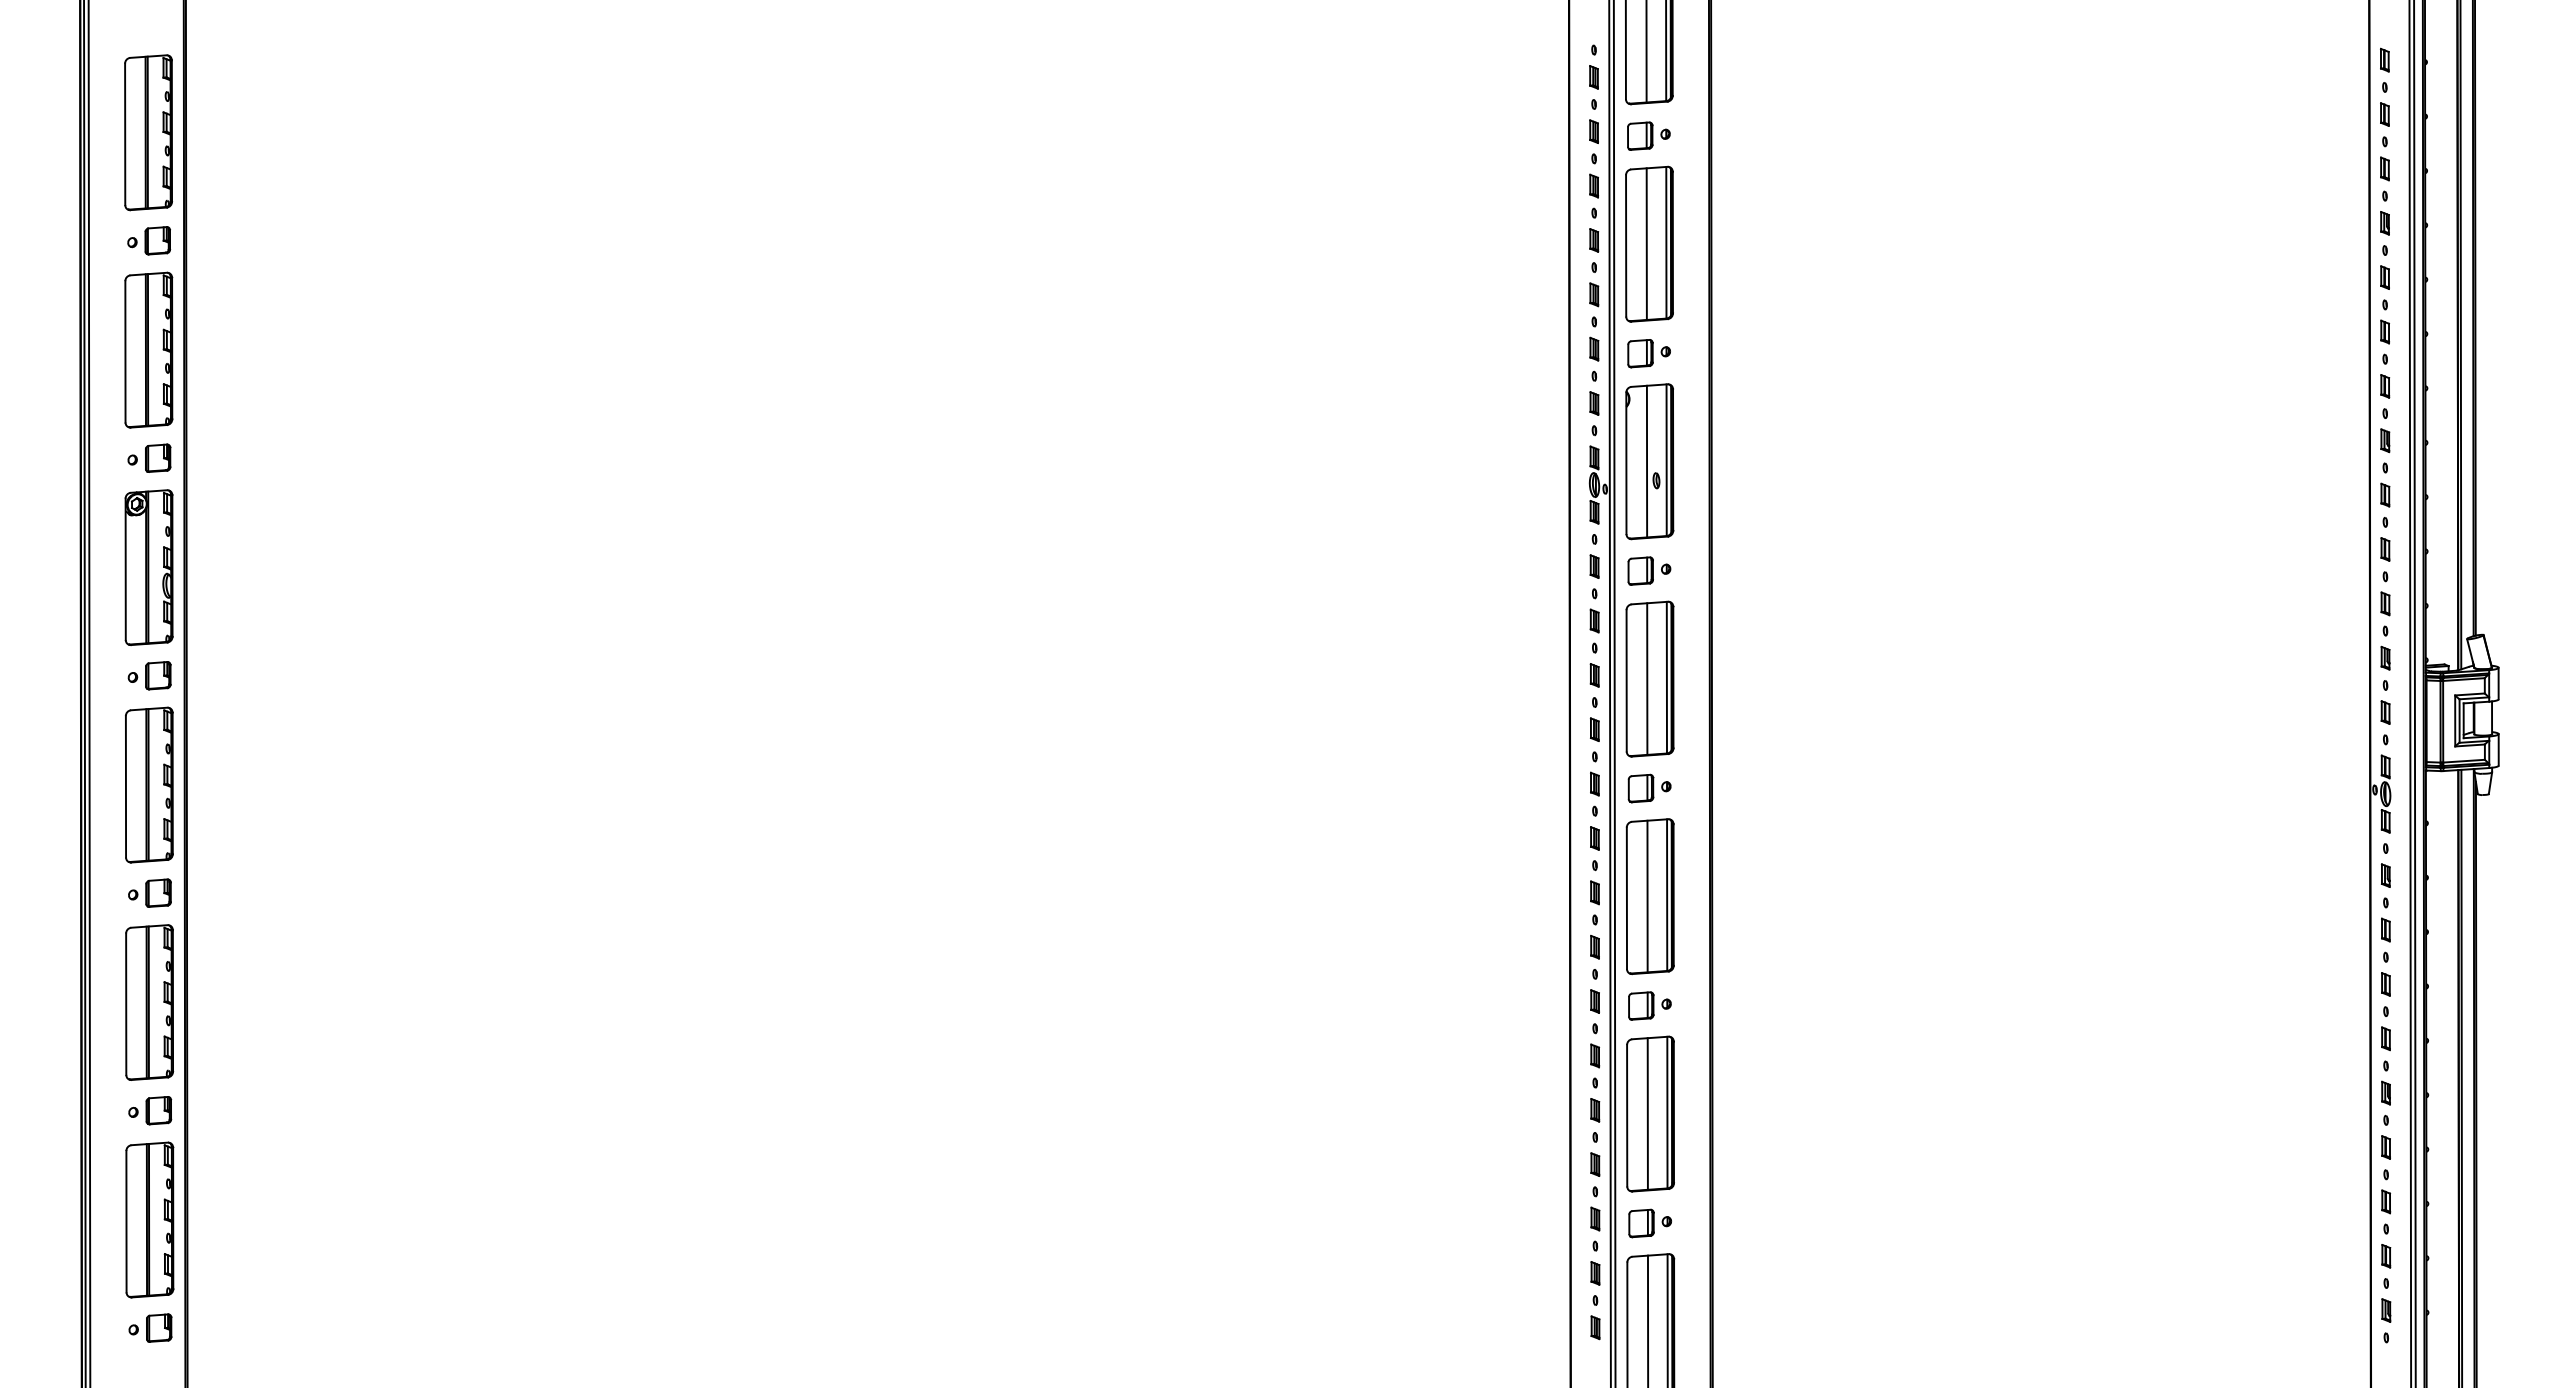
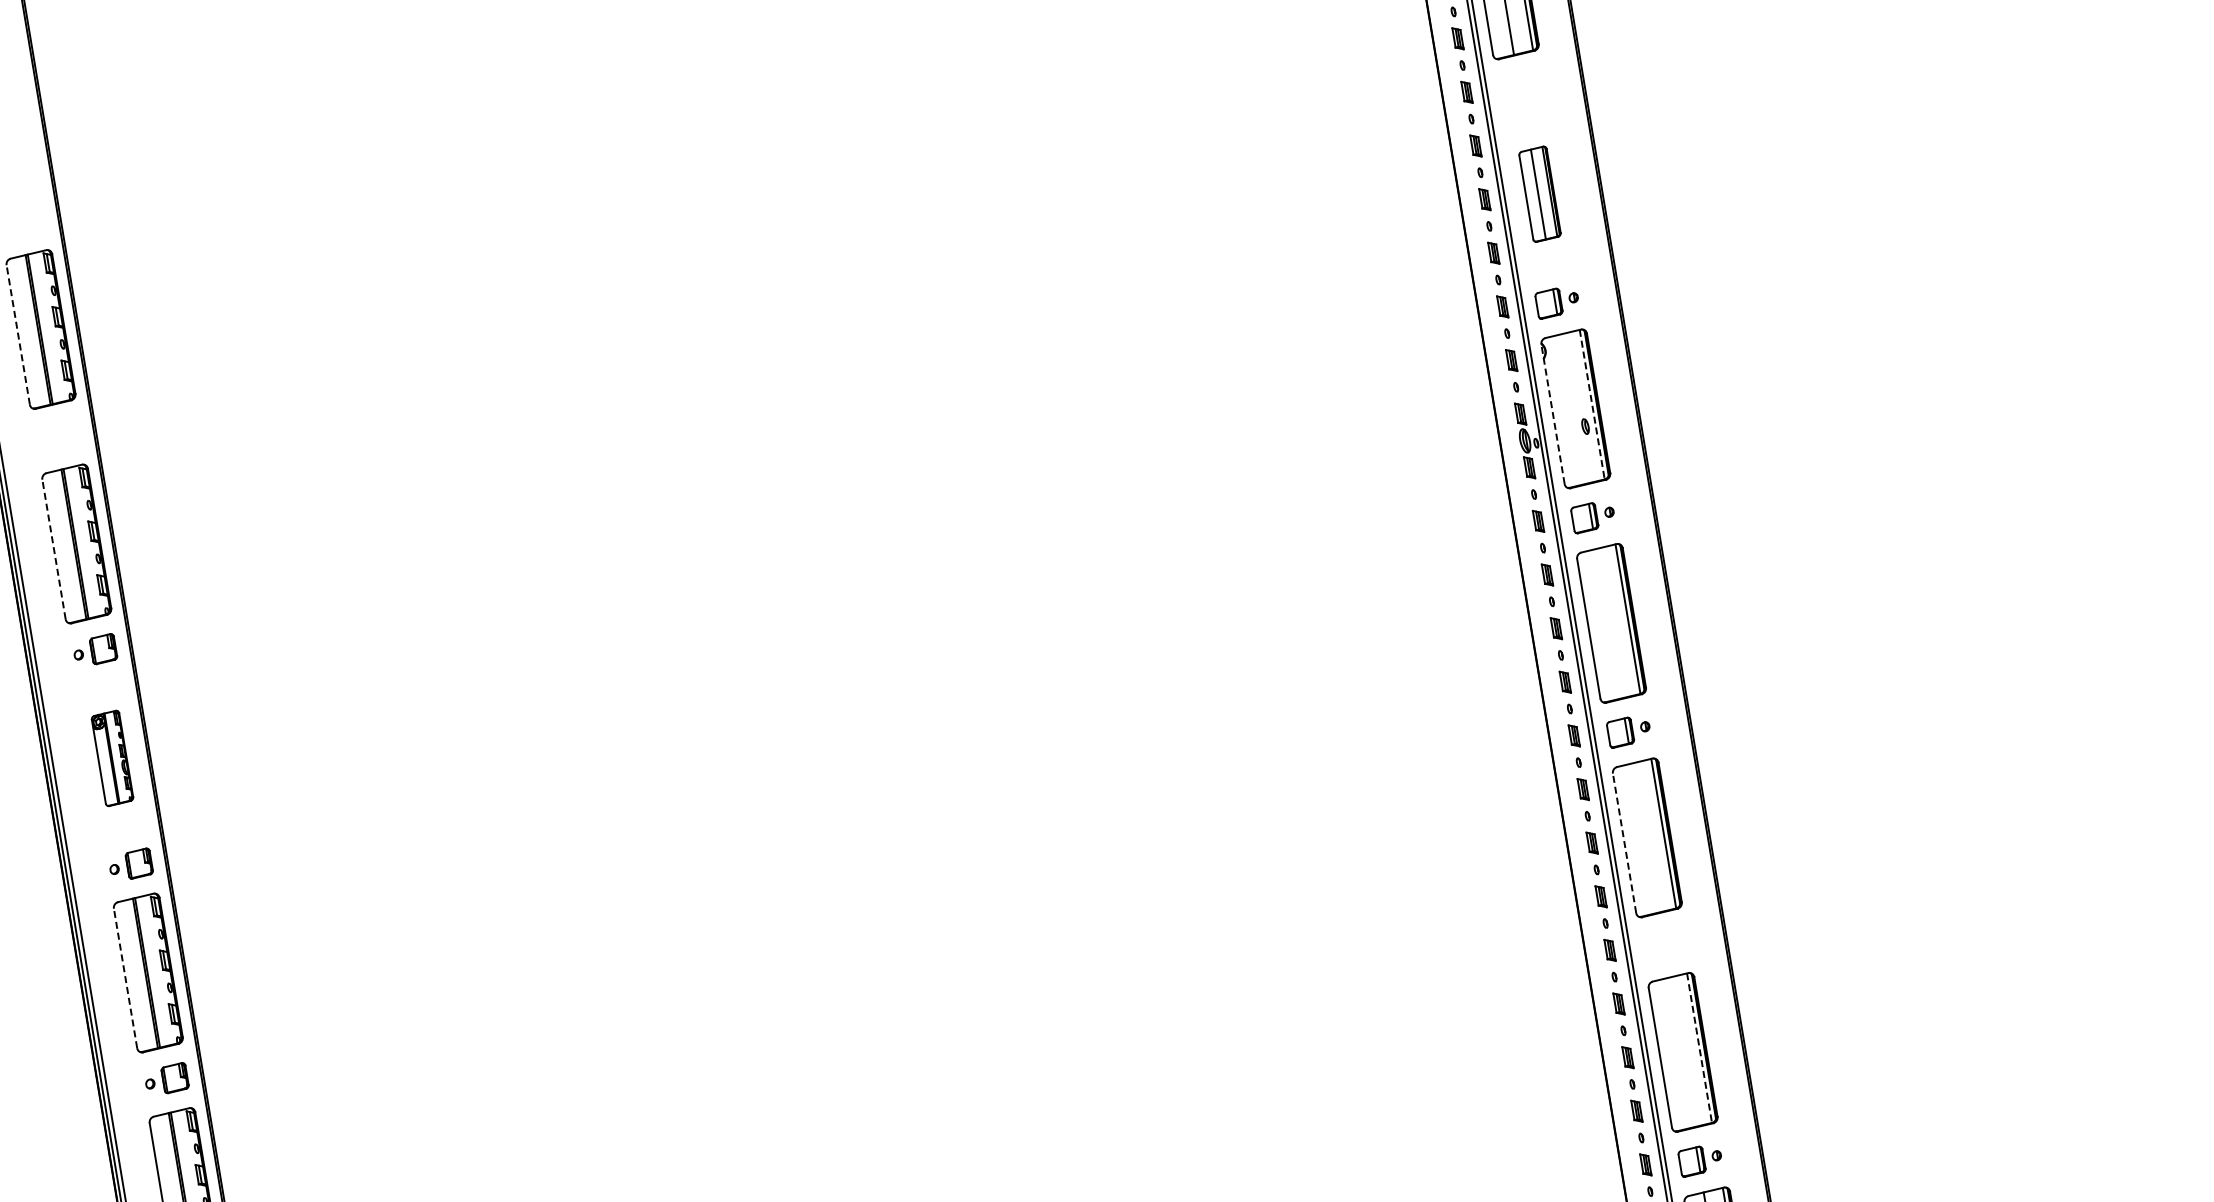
line: (125, 134) -> (18, 335), solid -> dashed
part: (1648, 135) -> (1521, 87), removed
part: (149, 240) -> (59, 435), removed
part: (1649, 243) -> (1539, 193), size x0.6
line: (125, 351) -> (54, 549), solid -> dashed
line: (1666, 460) -> (1592, 404), solid -> dashed
line: (1646, 461) -> (1572, 409), removed
line: (1626, 463) -> (1553, 414), solid -> dashed
part: (148, 567) -> (111, 758), size x0.6
line: (1647, 678) -> (1608, 623), removed
line: (125, 786) -> (125, 978), solid -> dashed
line: (1647, 896) -> (1644, 838), removed
line: (1626, 898) -> (1624, 843), solid -> dashed
part: (1649, 1005) -> (1664, 945), removed
line: (1667, 1112) -> (1699, 1048), solid -> dashed
line: (1647, 1113) -> (1680, 1052), removed

